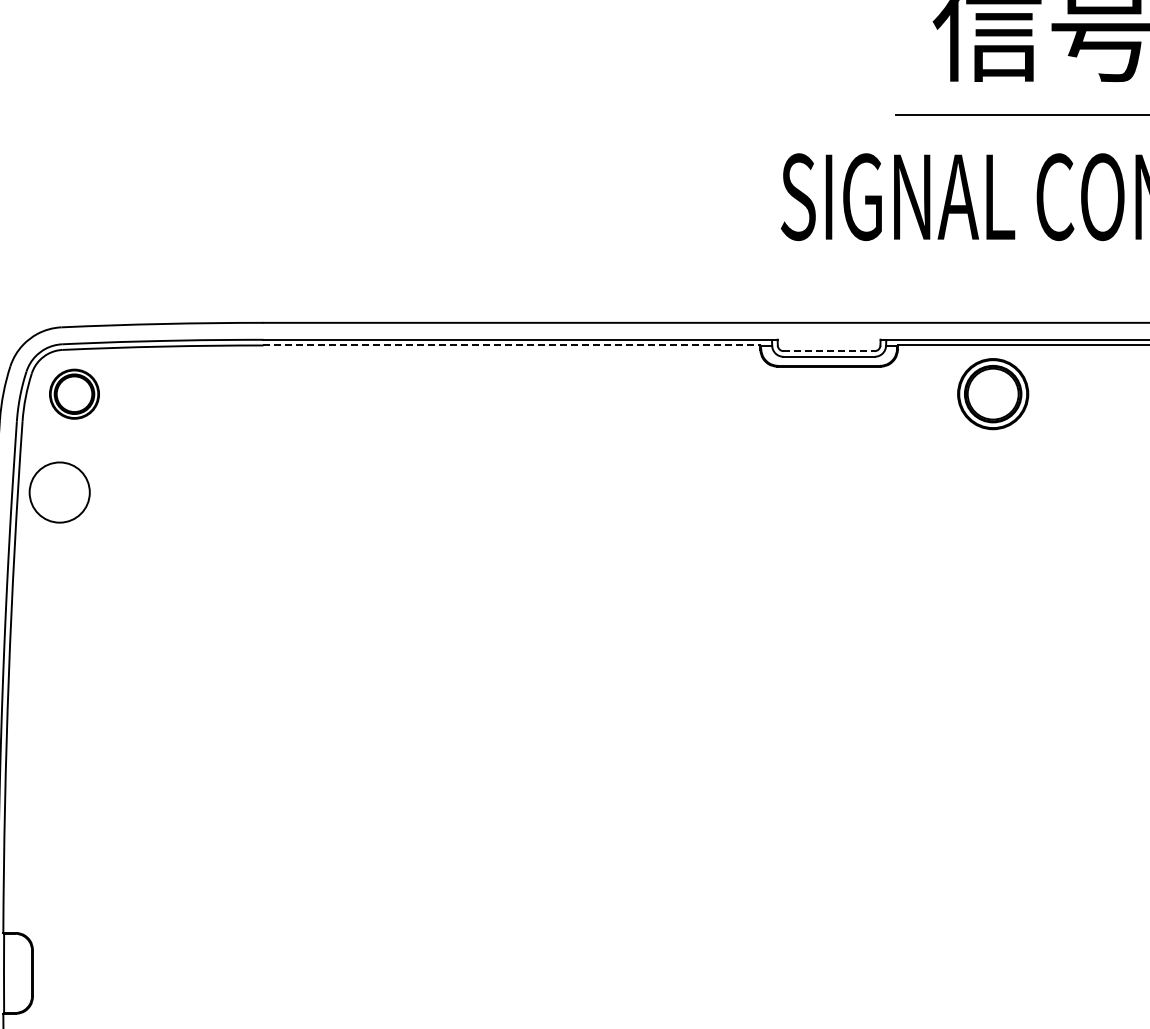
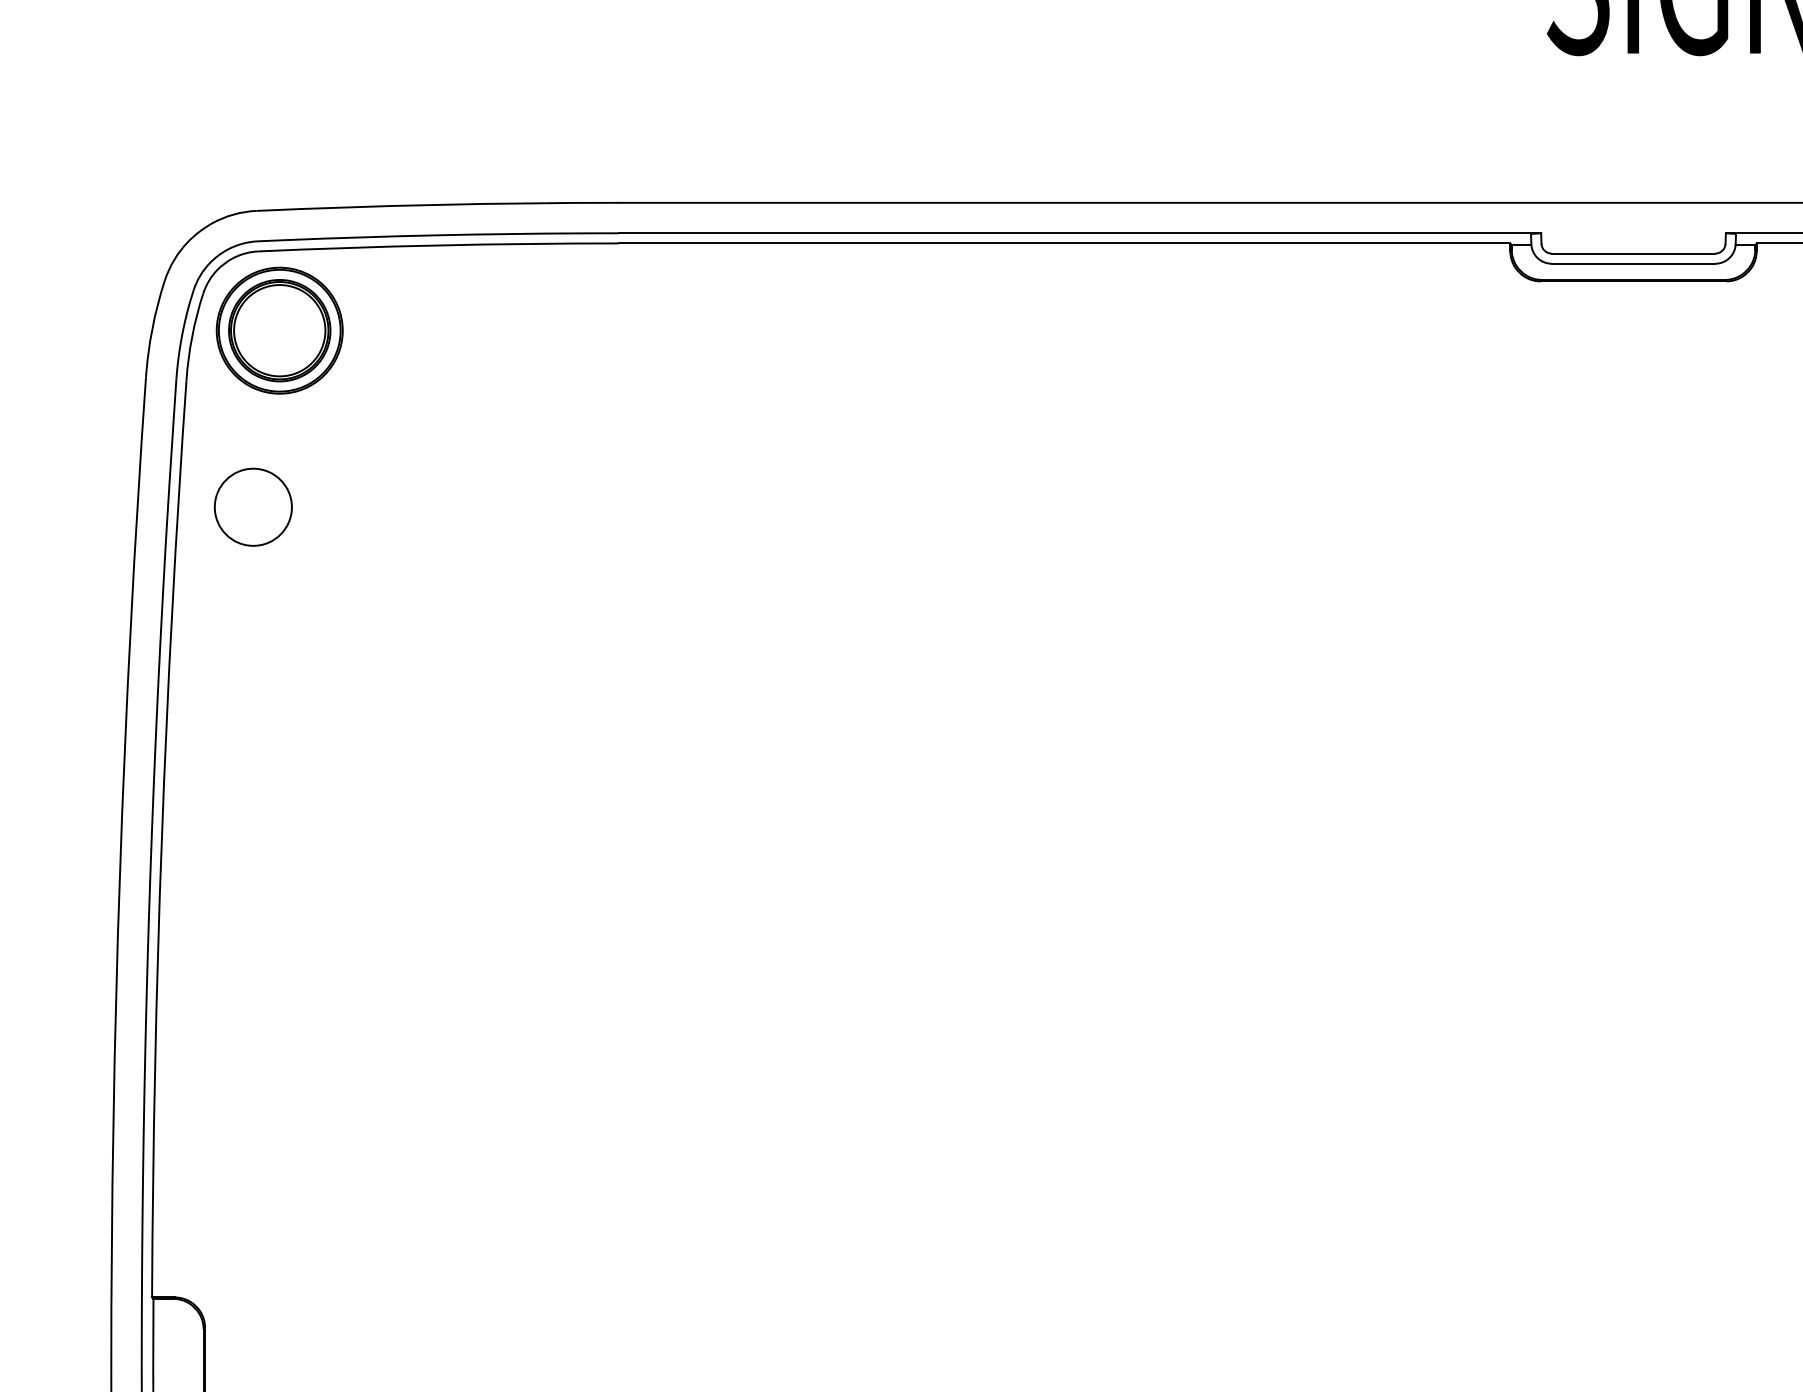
line: (511, 345) -> (1063, 243), dashed -> solid
line: (829, 351) -> (1634, 254), dashed -> solid
part: (74, 394) -> (279, 331), size x1.43
circle: (59, 492) -> (252, 507), size x0.71

